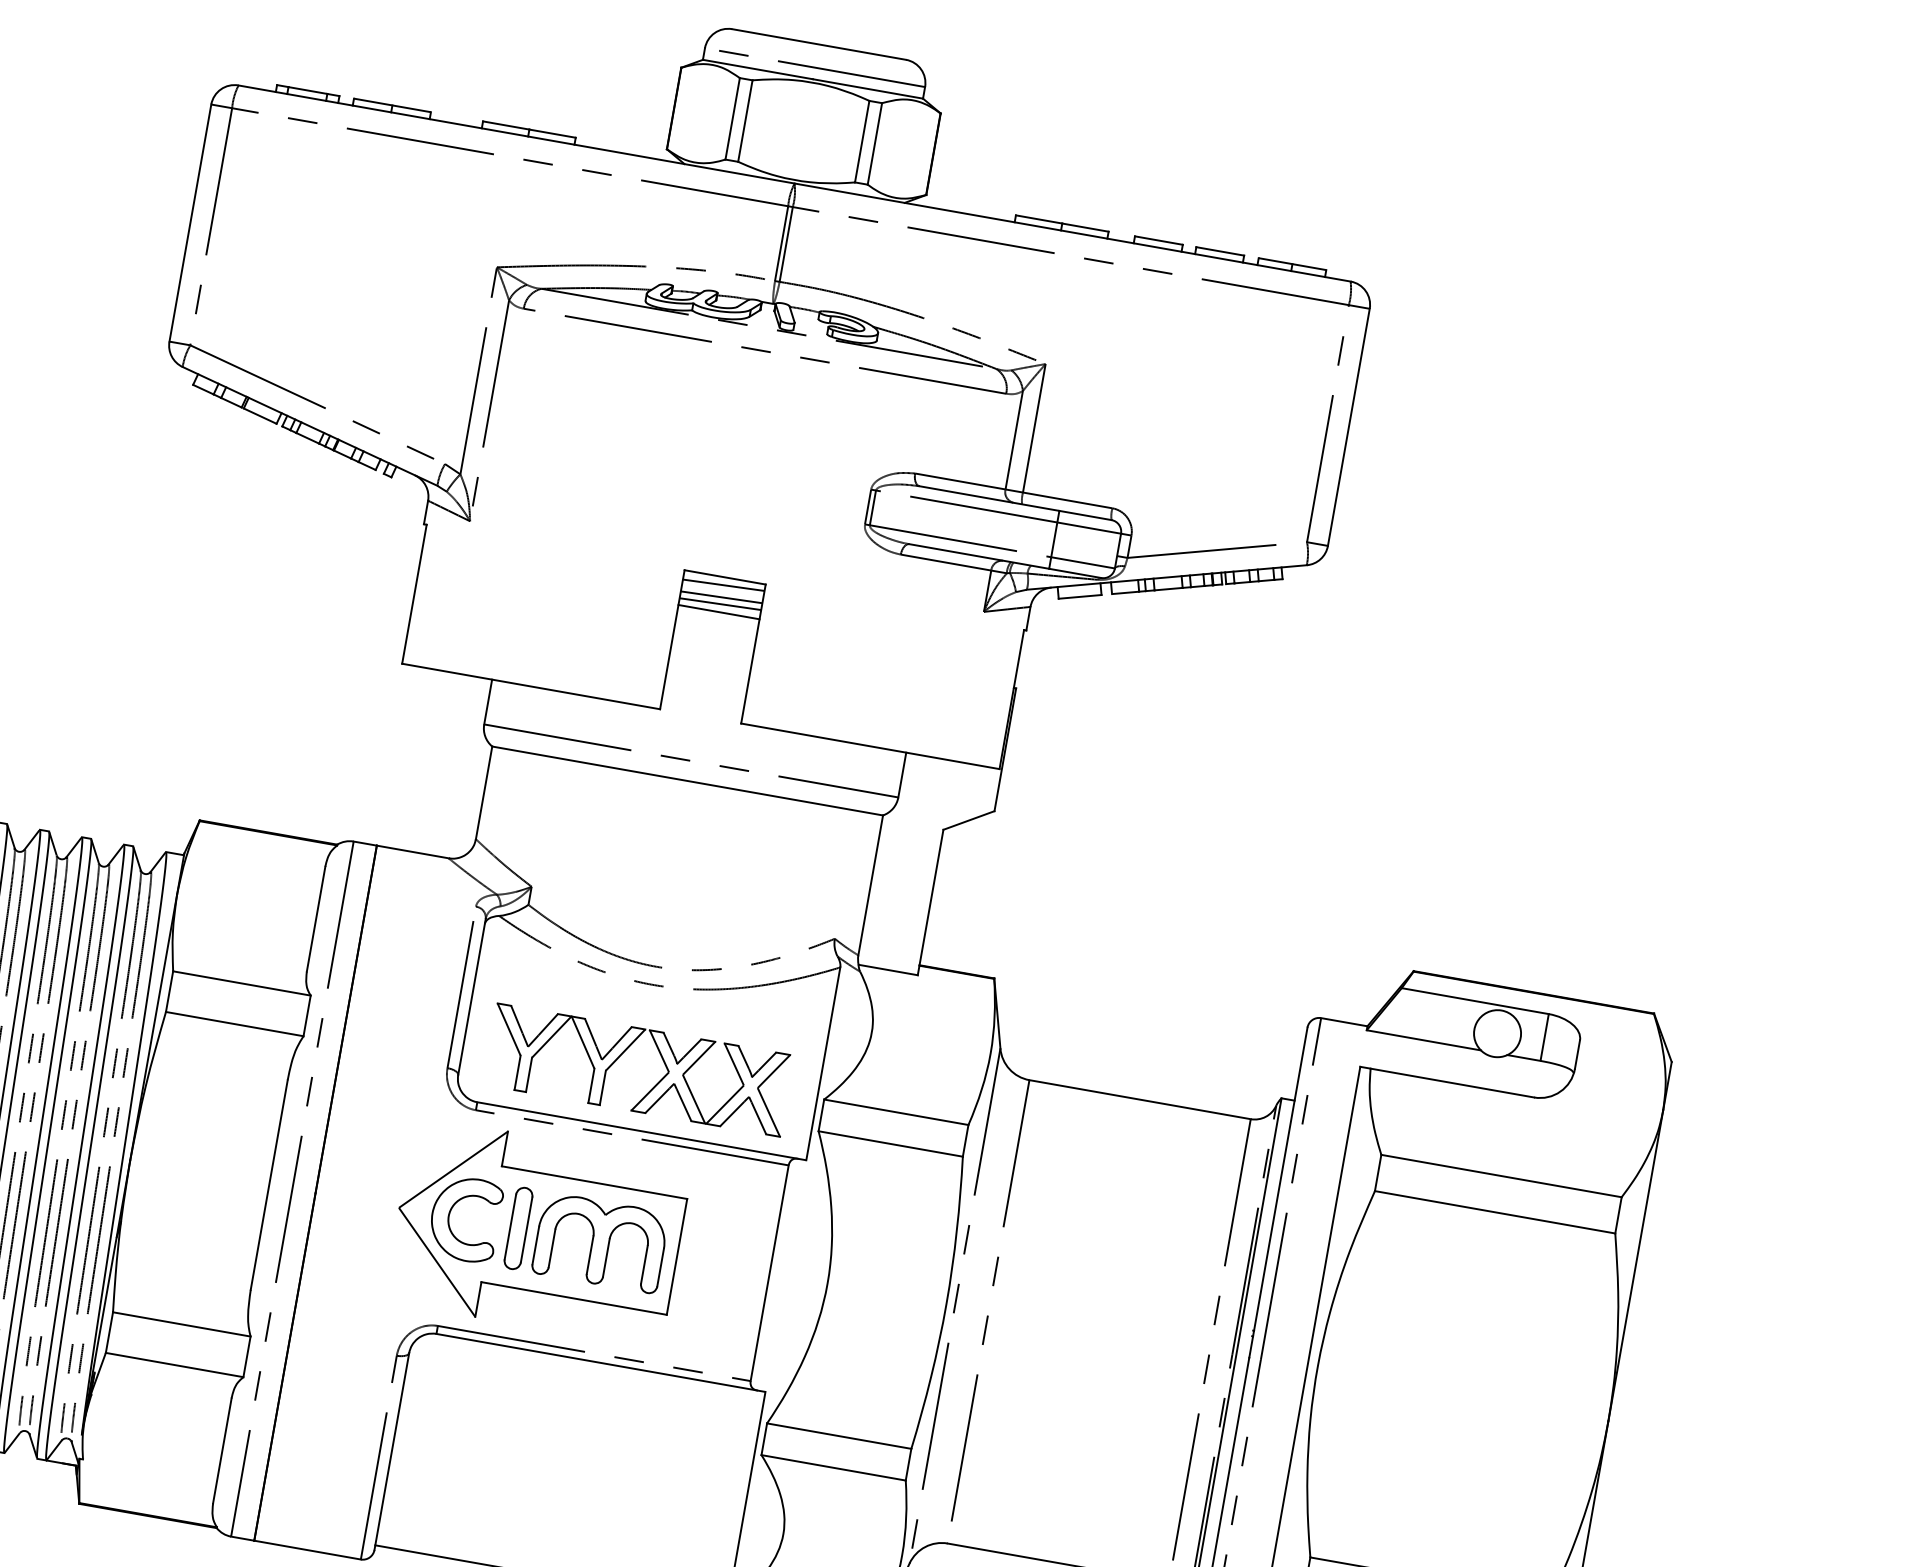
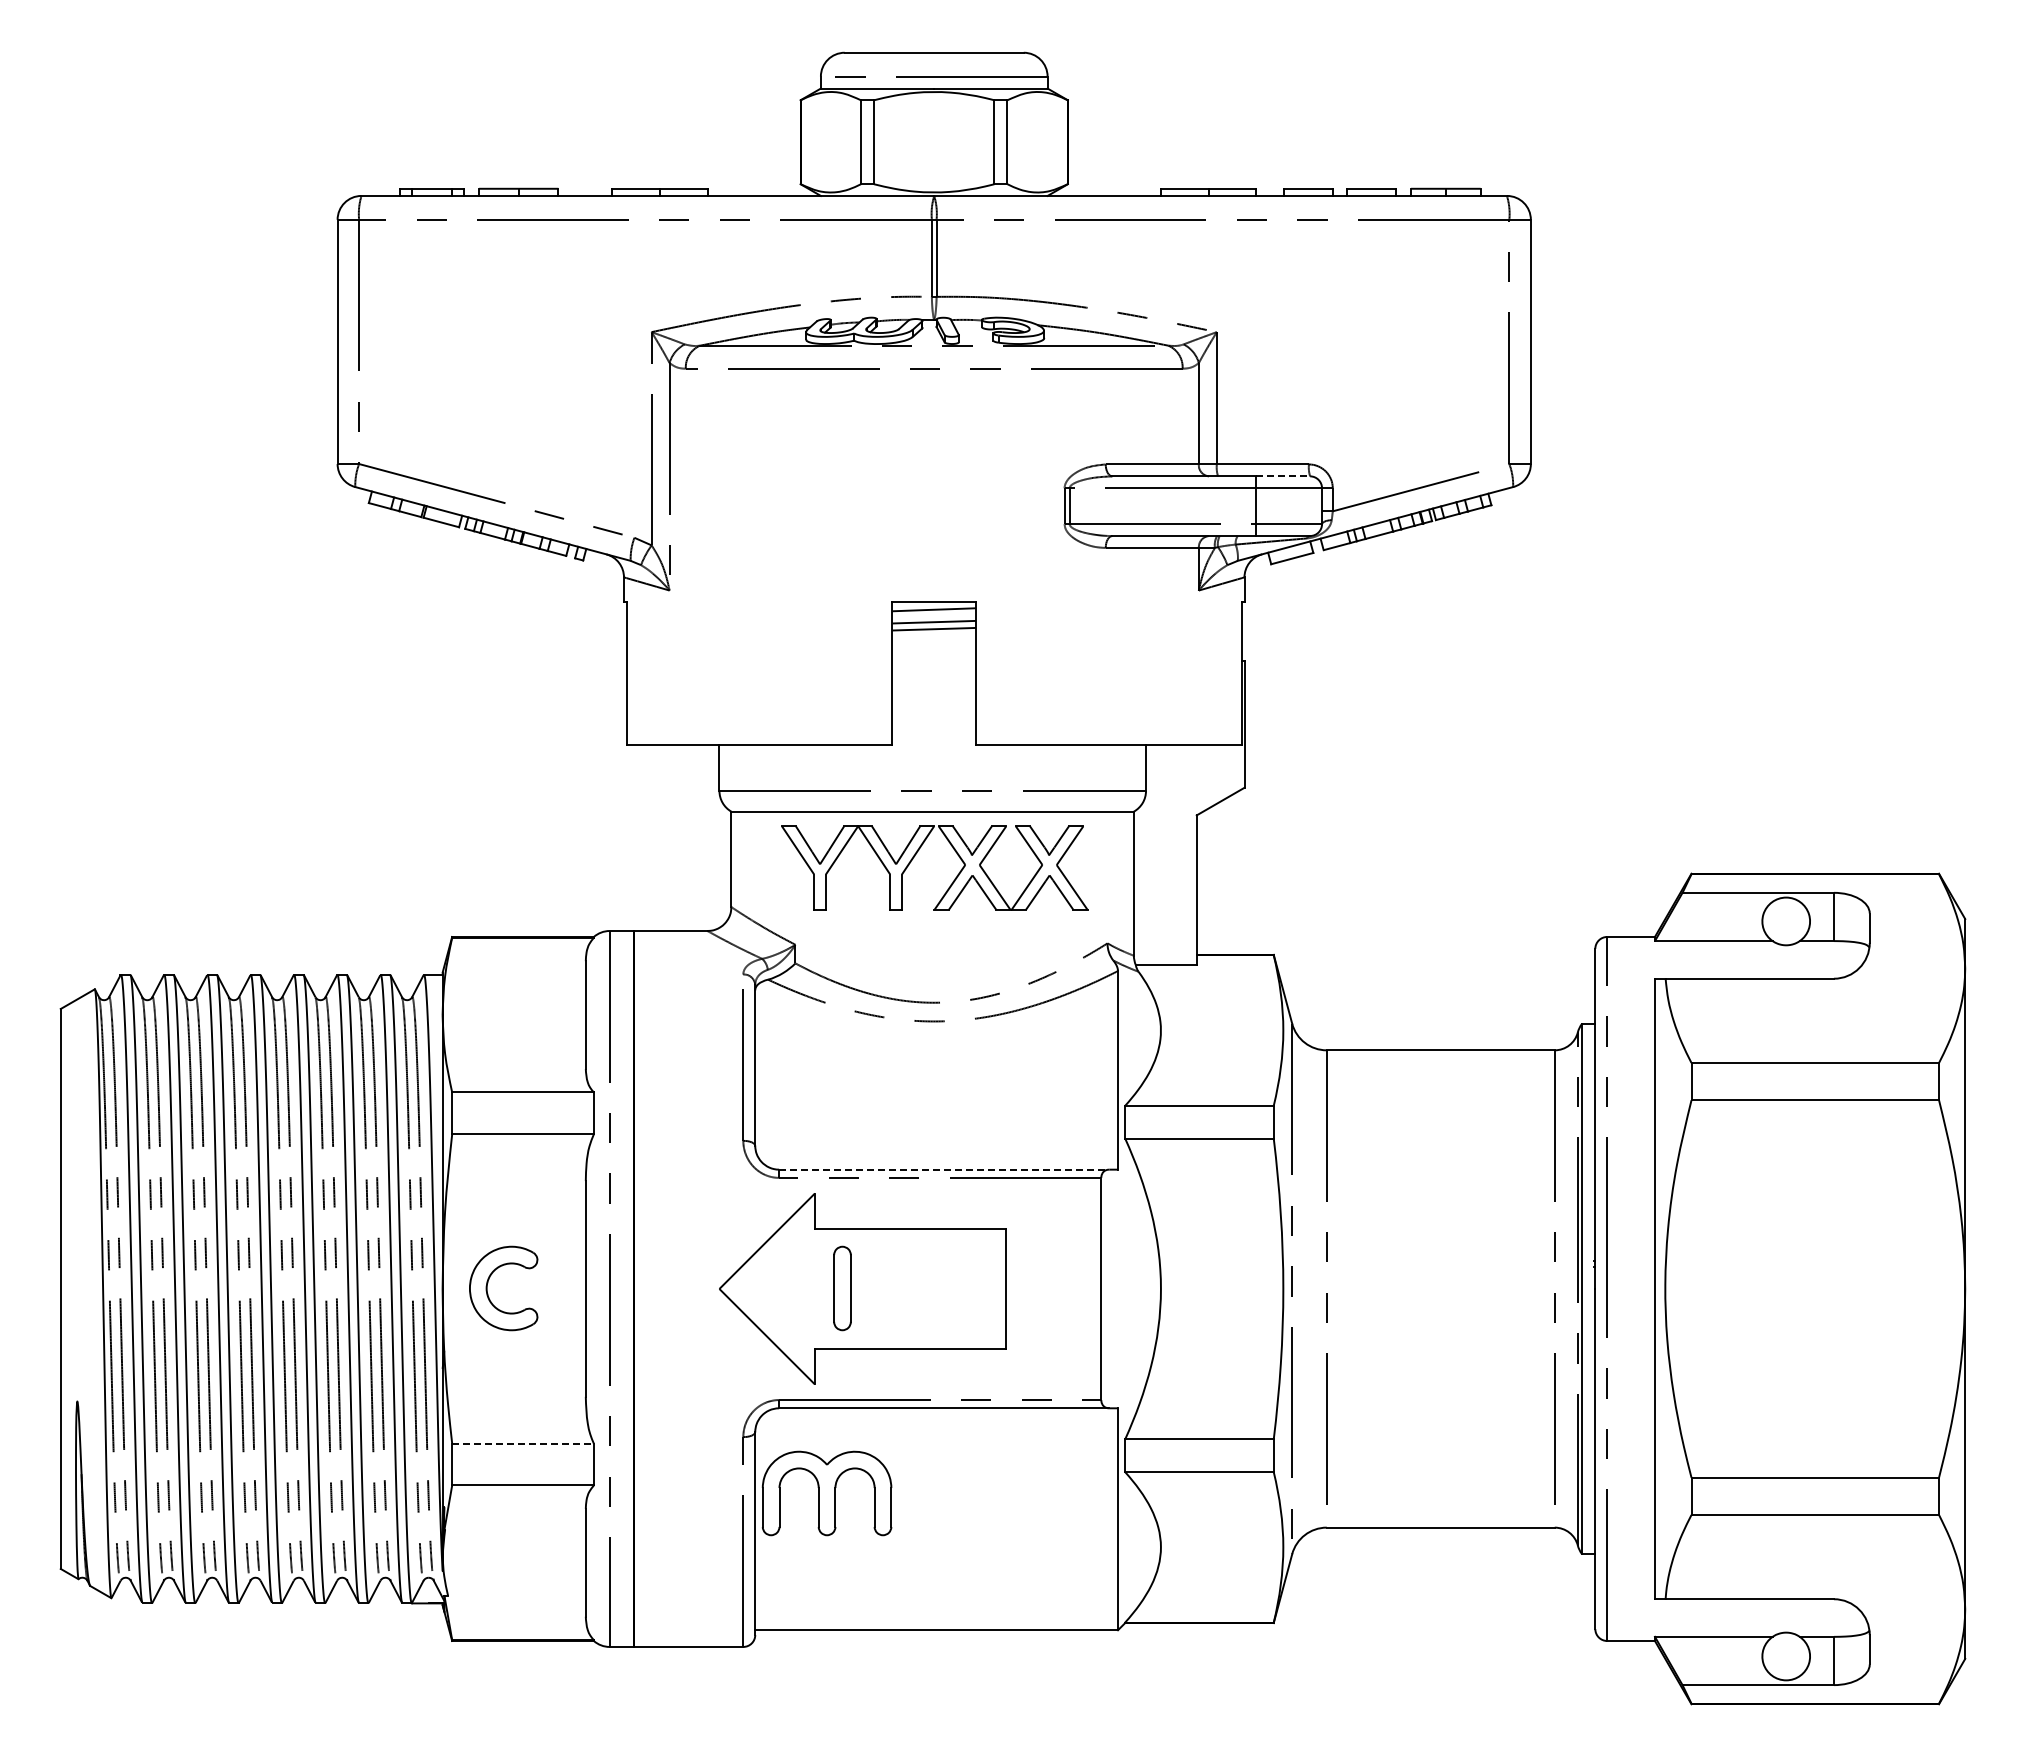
line: (1085, 515) -> (1283, 476), solid -> dashed
line: (719, 612) -> (934, 637), removed
part: (622, 1055) -> (915, 856), moved
line: (637, 1130) -> (944, 1169), solid -> dashed
part: (451, 1211) -> (488, 1283), moved
part: (600, 1242) -> (826, 1493), moved
line: (182, 1324) -> (523, 1443), solid -> dashed

